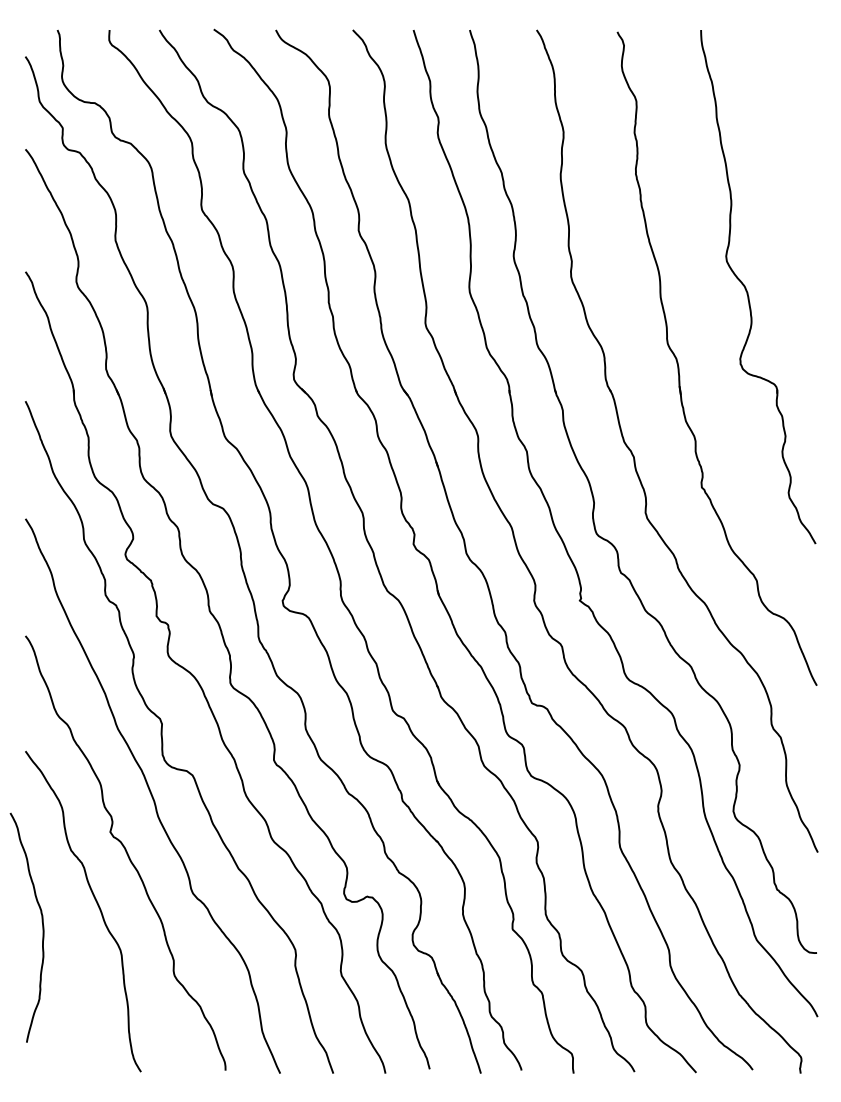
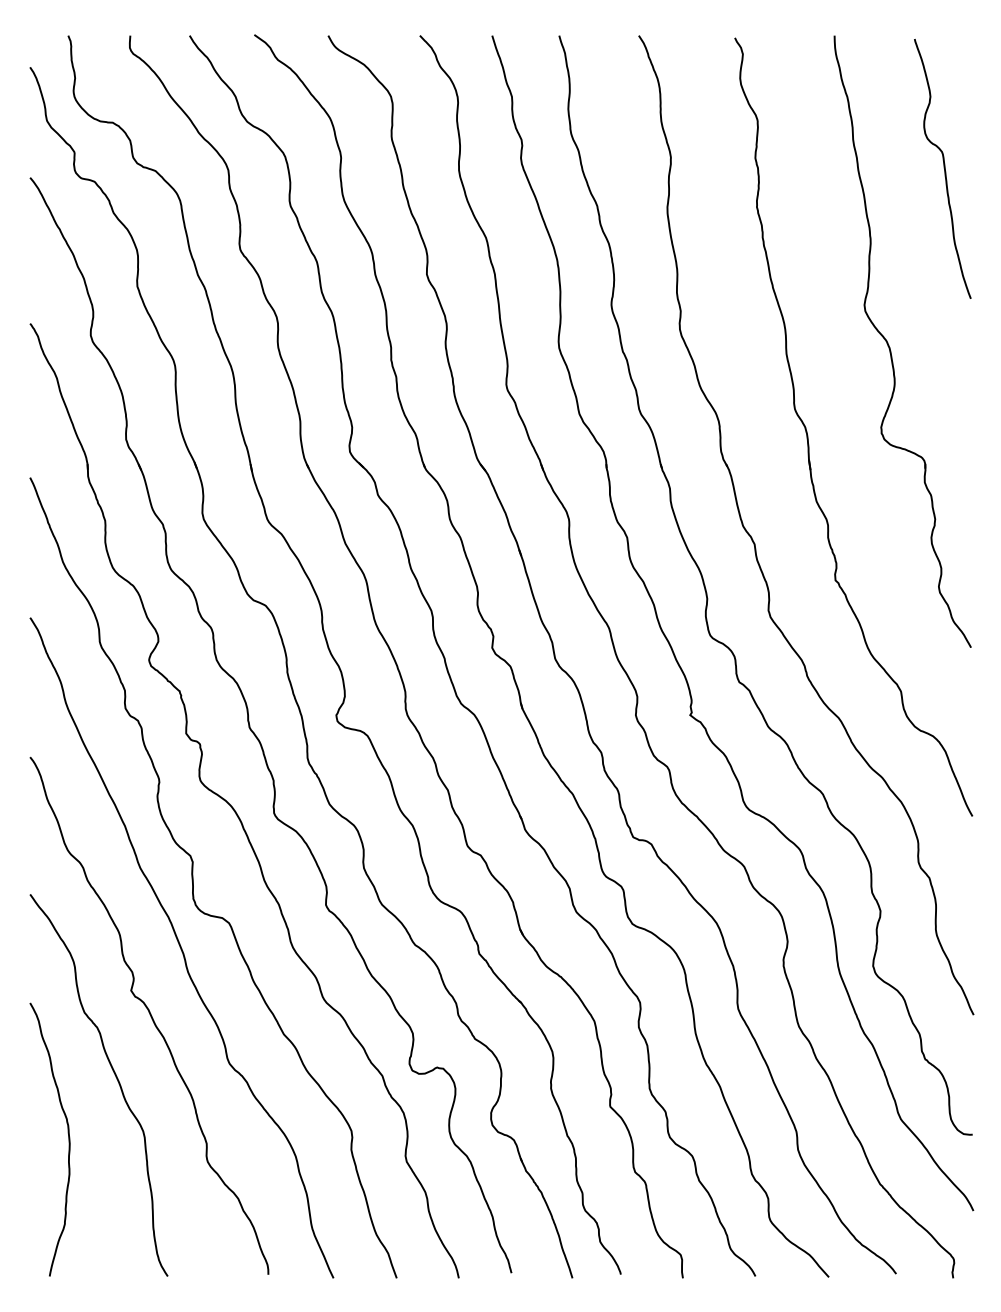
curve: (792, 141) -> (943, 168), added
curve: (41, 922) -> (67, 1133), moved

